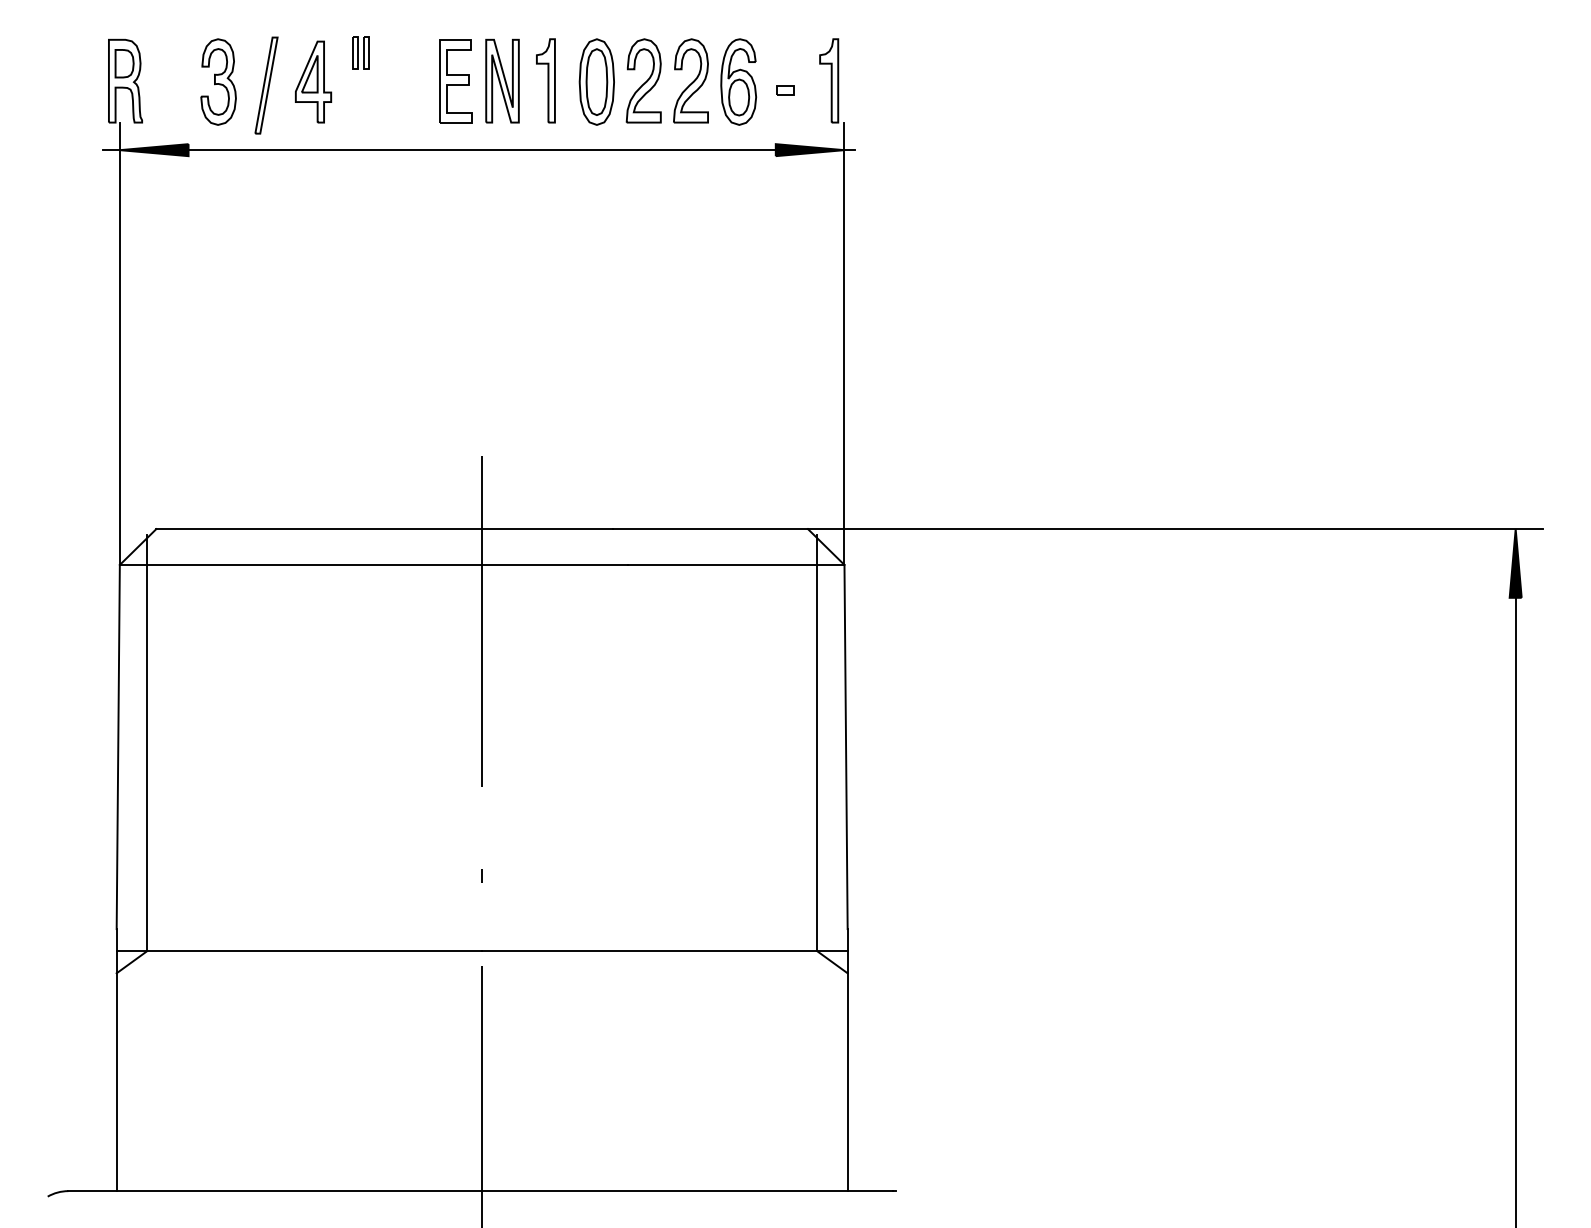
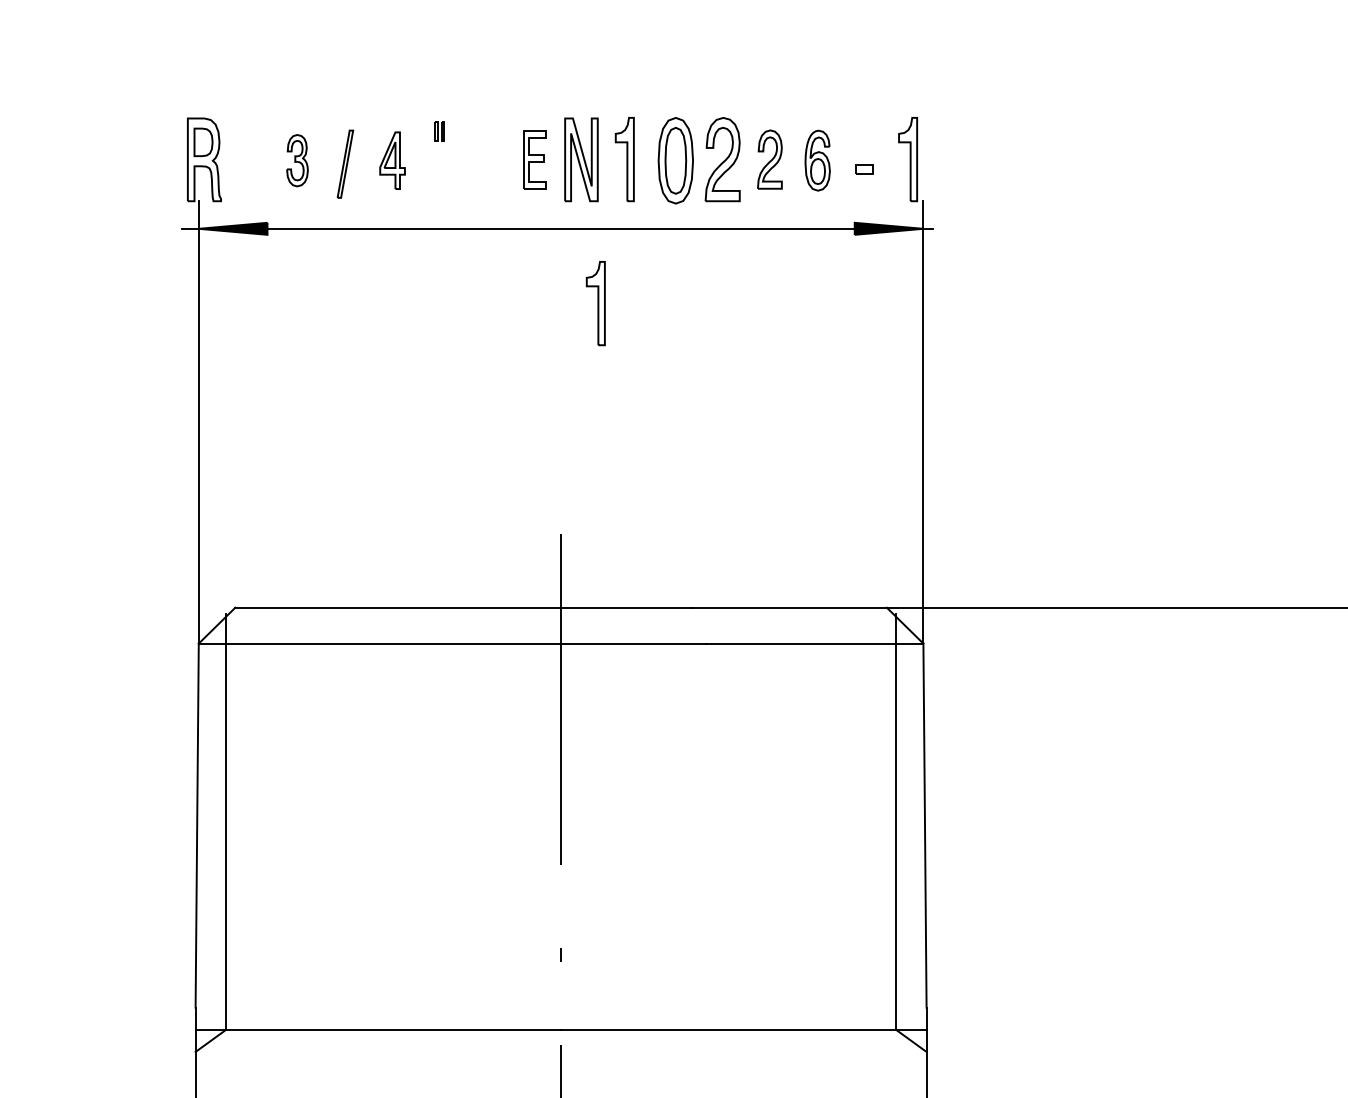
part: (360, 52) -> (439, 131), size x0.6
part: (690, 80) -> (769, 159), size x0.7
part: (218, 81) -> (297, 160), size x0.6
part: (313, 81) -> (392, 160), size x0.7
part: (455, 81) -> (534, 160), size x0.7
part: (738, 81) -> (817, 160), size x0.7
part: (266, 85) -> (345, 164), size x0.7
part: (516, 224) -> (595, 303), added

